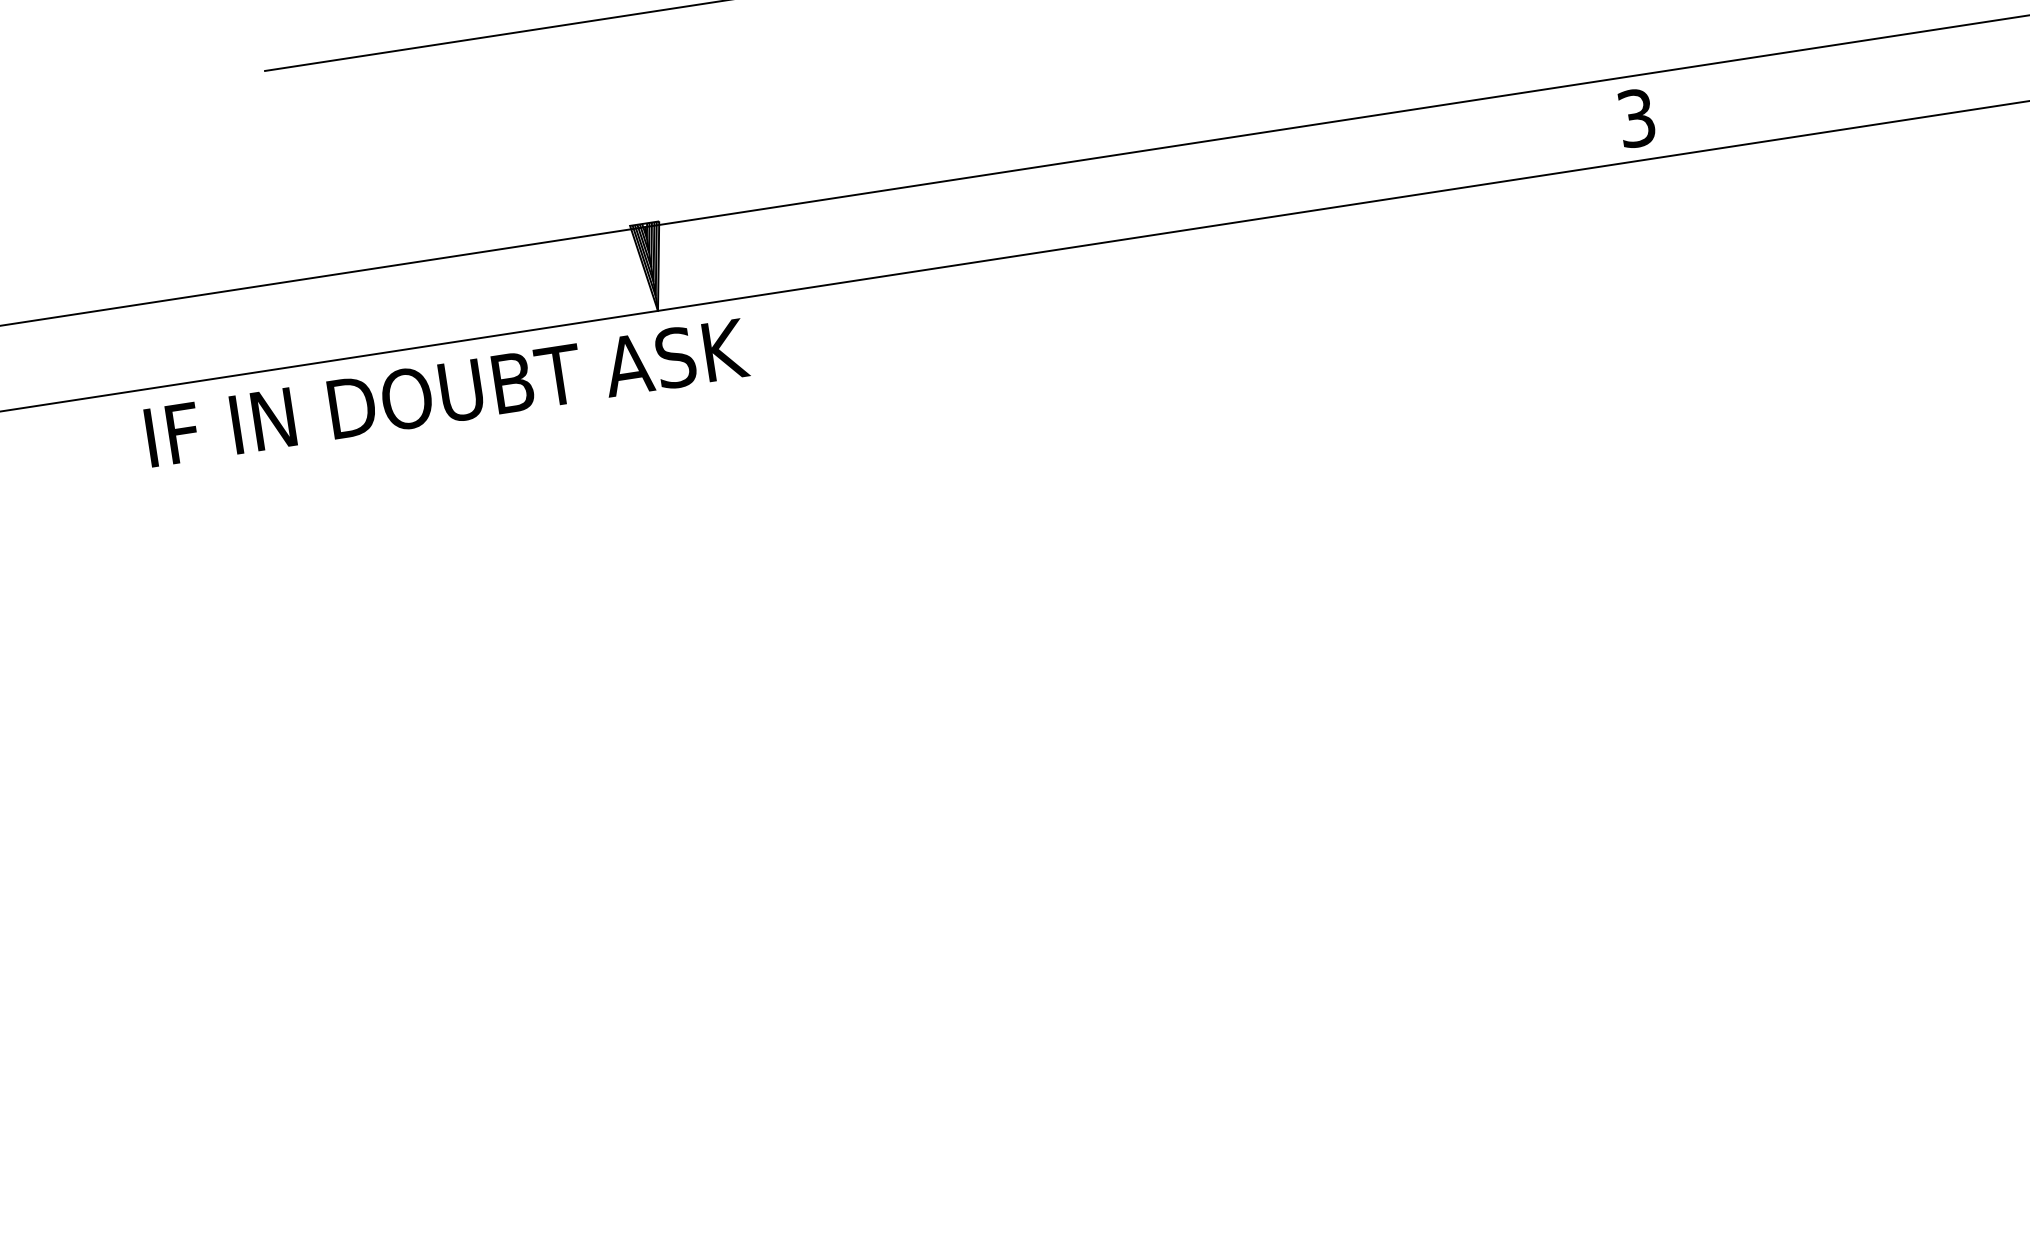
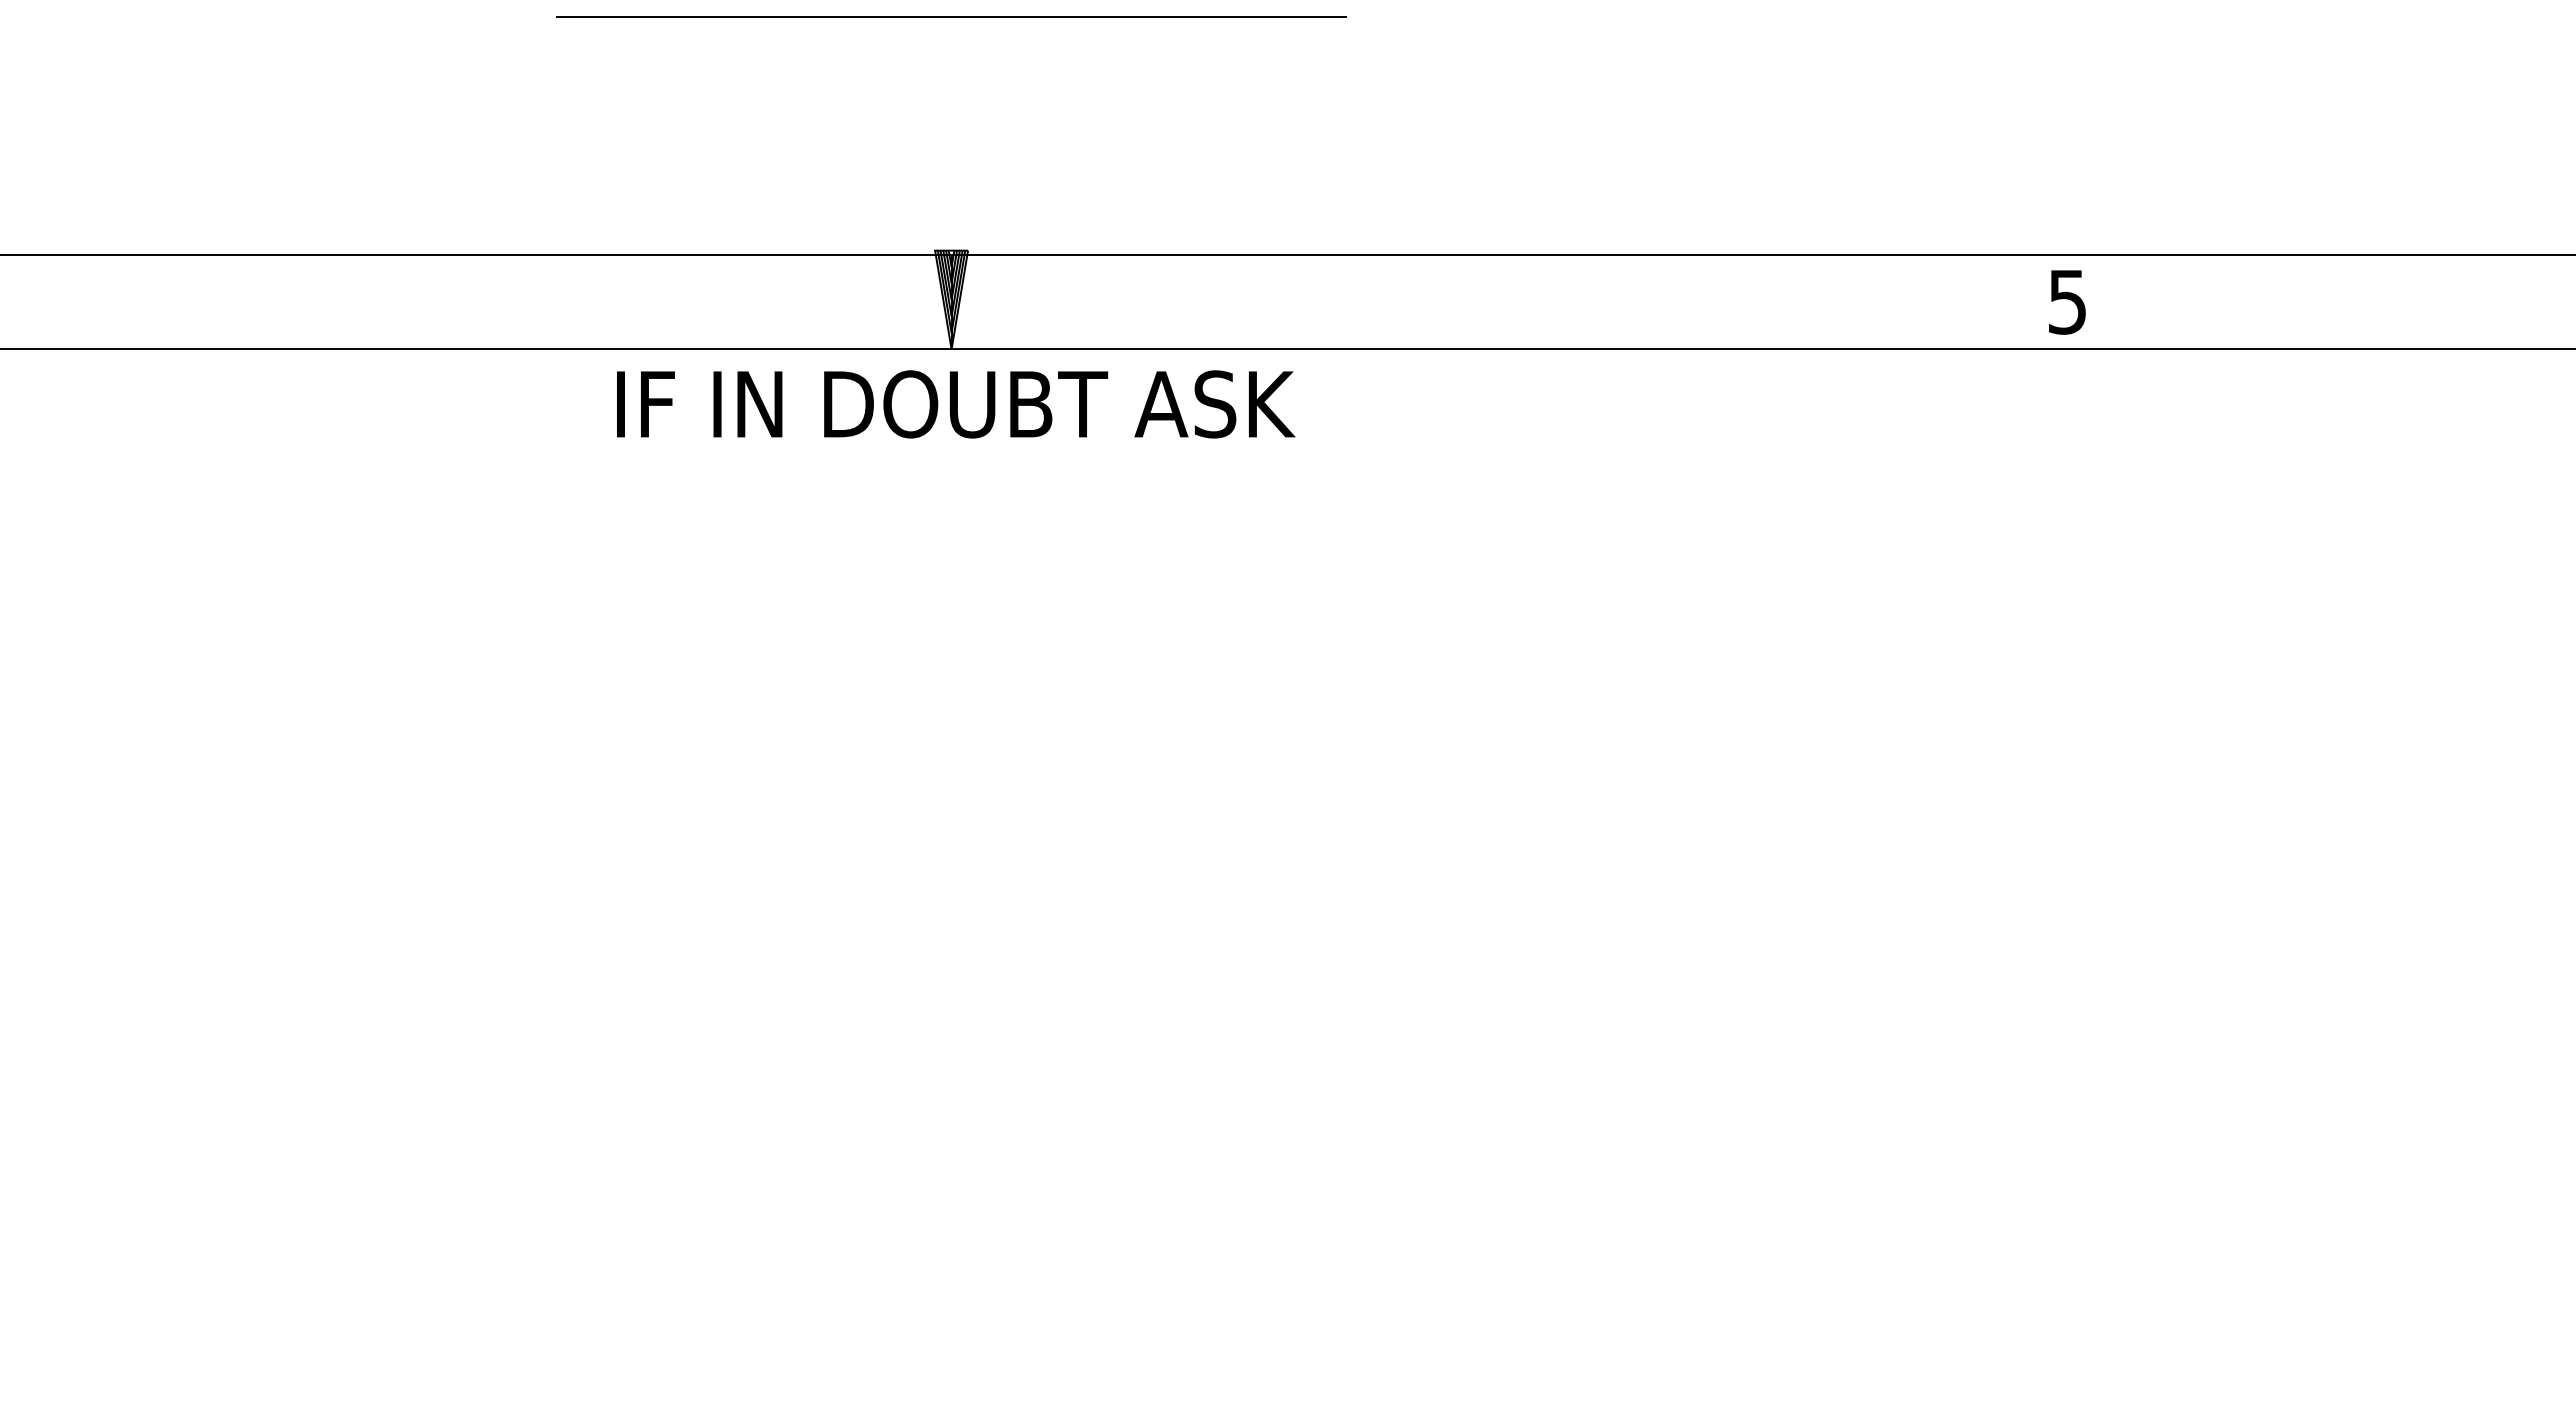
text: (1636, 117) -> (2067, 301), 3 -> 5
text: (447, 392) -> (956, 404), moved

